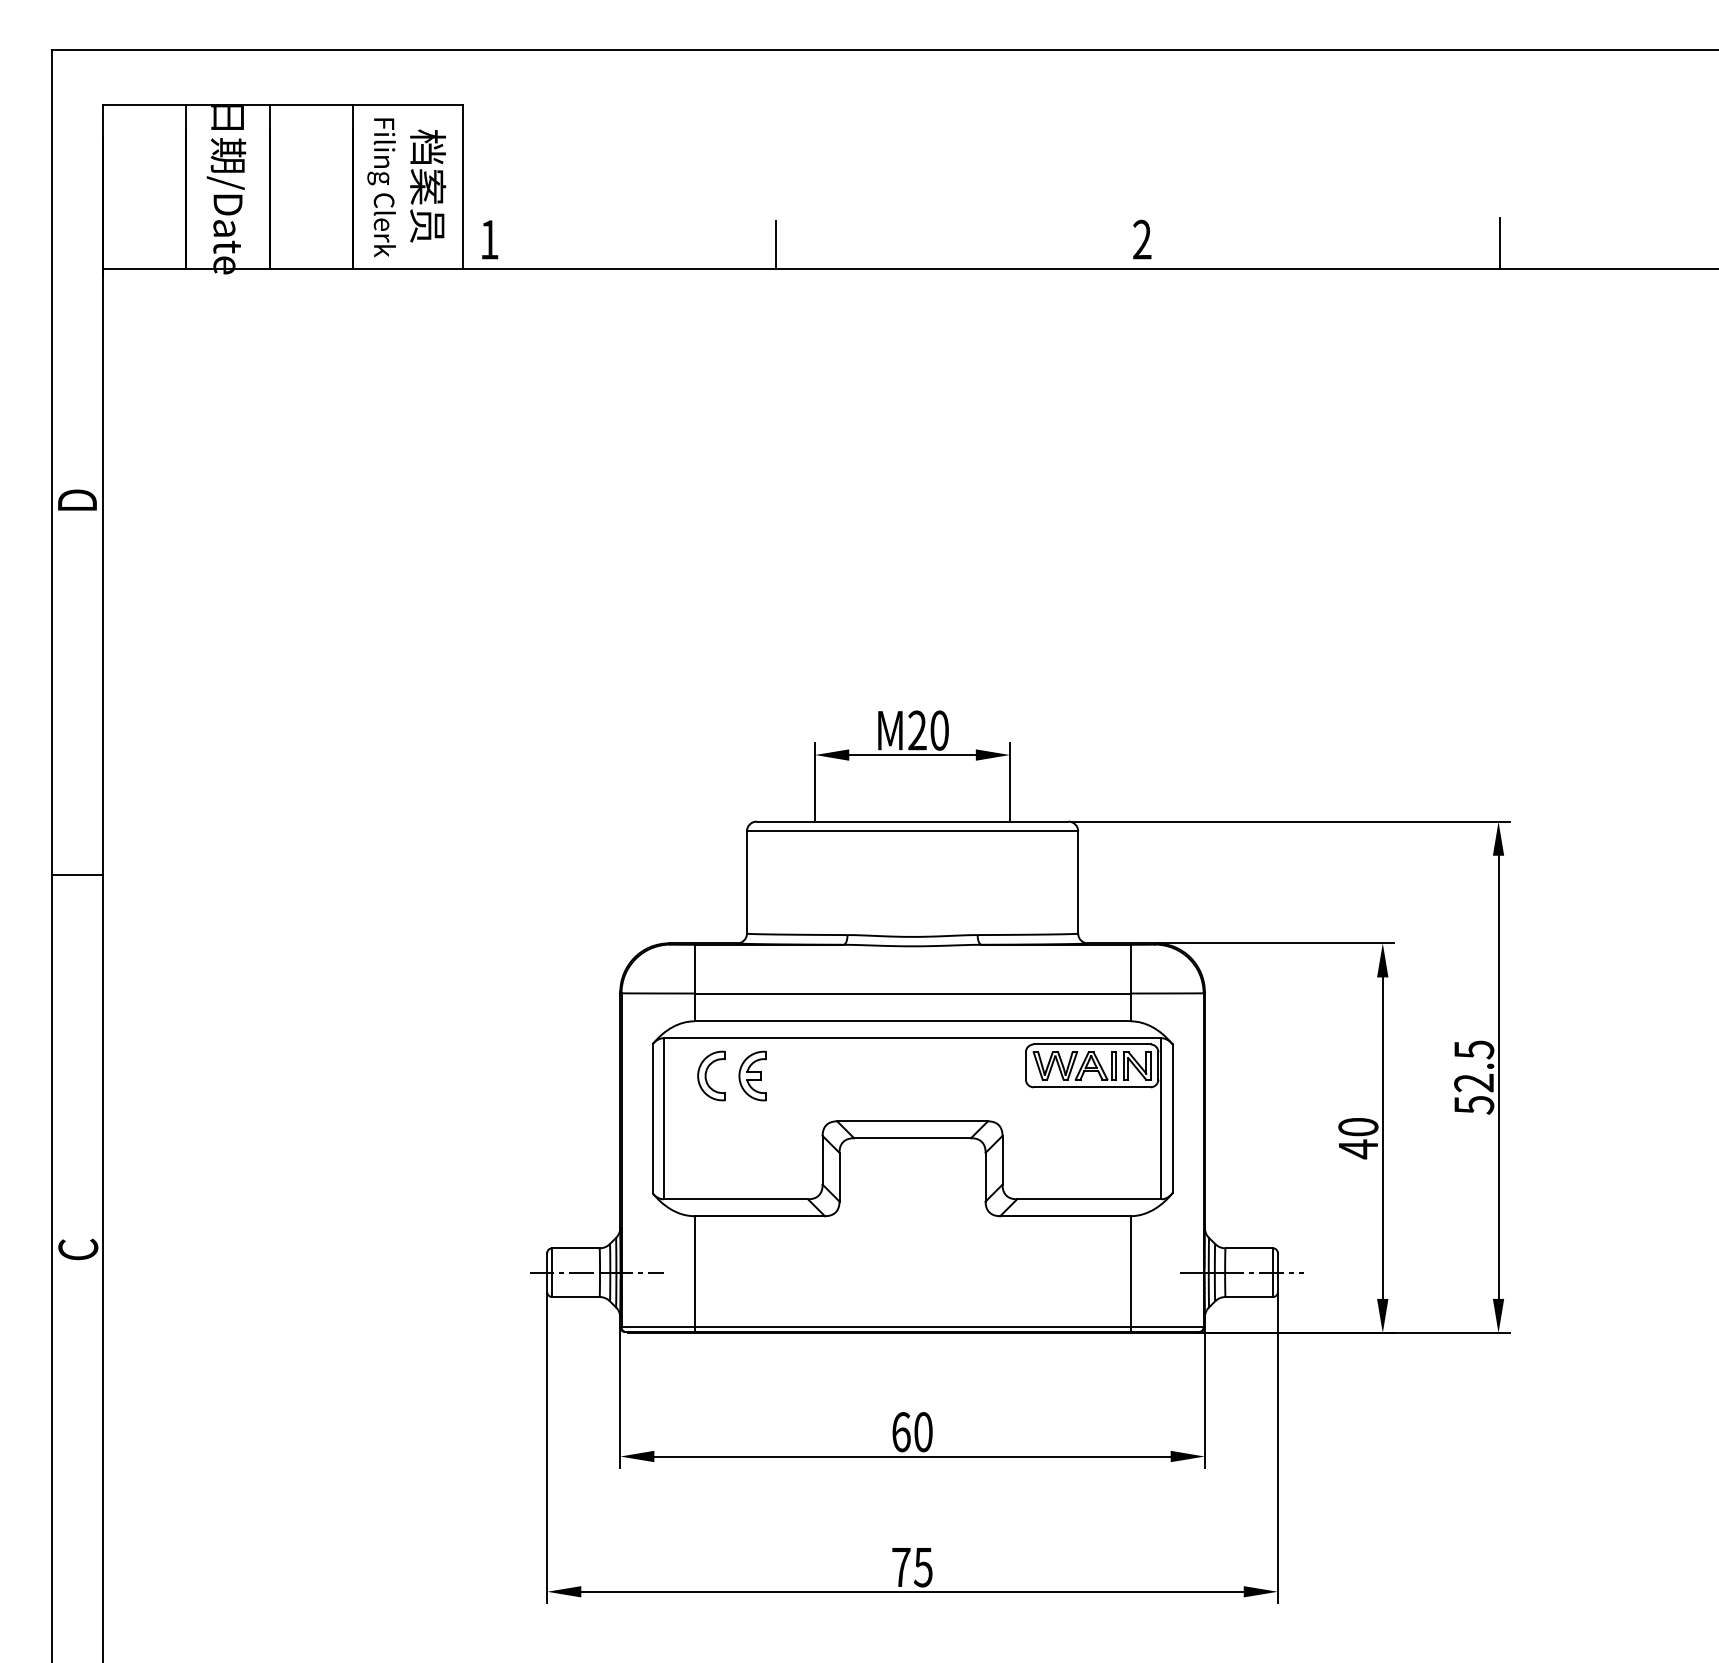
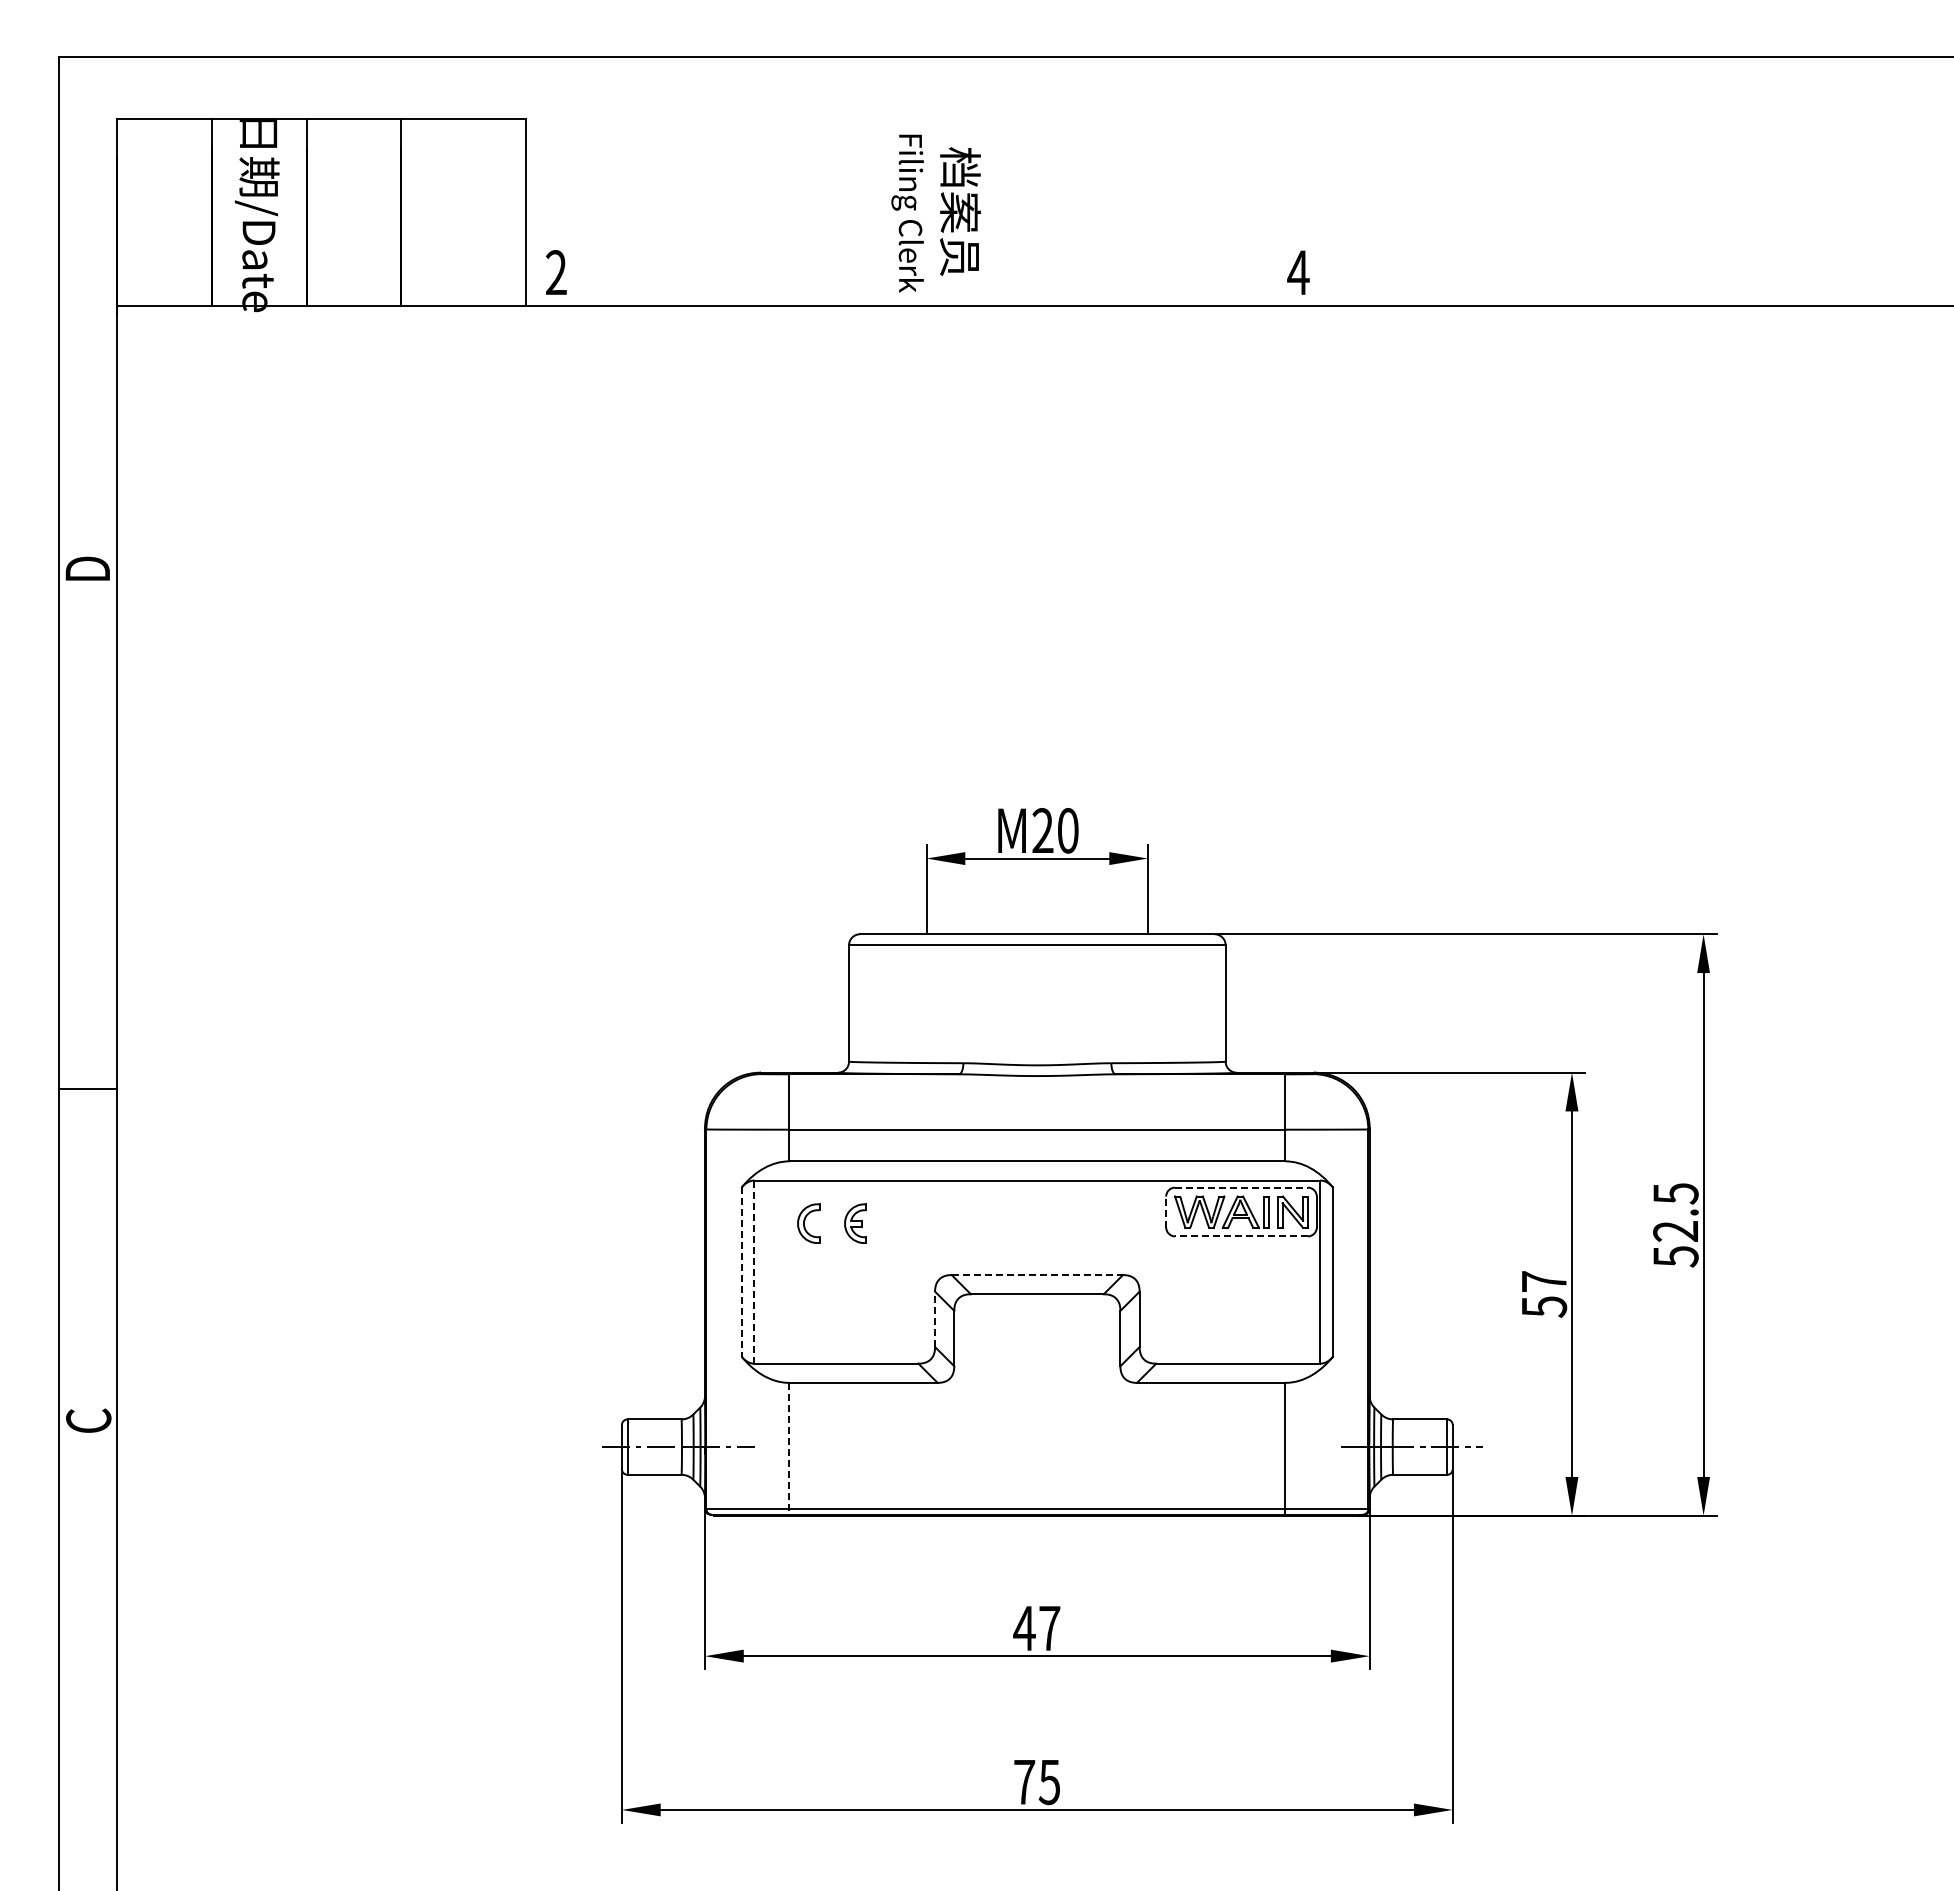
text: (406, 187) -> (935, 213), moved
text: (489, 239) -> (556, 272), 1 -> 2
text: (1142, 239) -> (1298, 272), 2 -> 4
line: (1499, 243) -> (1704, 276), removed
line: (775, 244) -> (881, 278), removed
line: (77, 874) -> (87, 1088), moved
line: (1093, 1044) -> (1242, 1187), solid -> dashed
line: (1026, 1066) -> (1166, 1212), solid -> dashed
part: (711, 1076) -> (808, 1223), size x0.7
part: (752, 1076) -> (855, 1223), size x0.7
line: (1092, 1087) -> (1241, 1236), solid -> dashed
line: (652, 1119) -> (741, 1272), solid -> dashed
line: (663, 1119) -> (754, 1272), solid -> dashed
line: (912, 1121) -> (1037, 1275), solid -> dashed
text: (1358, 1138) -> (1544, 1294), 40 -> 57
line: (823, 1160) -> (935, 1319), solid -> dashed
line: (694, 1274) -> (789, 1449), solid -> dashed
text: (911, 1432) -> (1036, 1628), 60 -> 47

